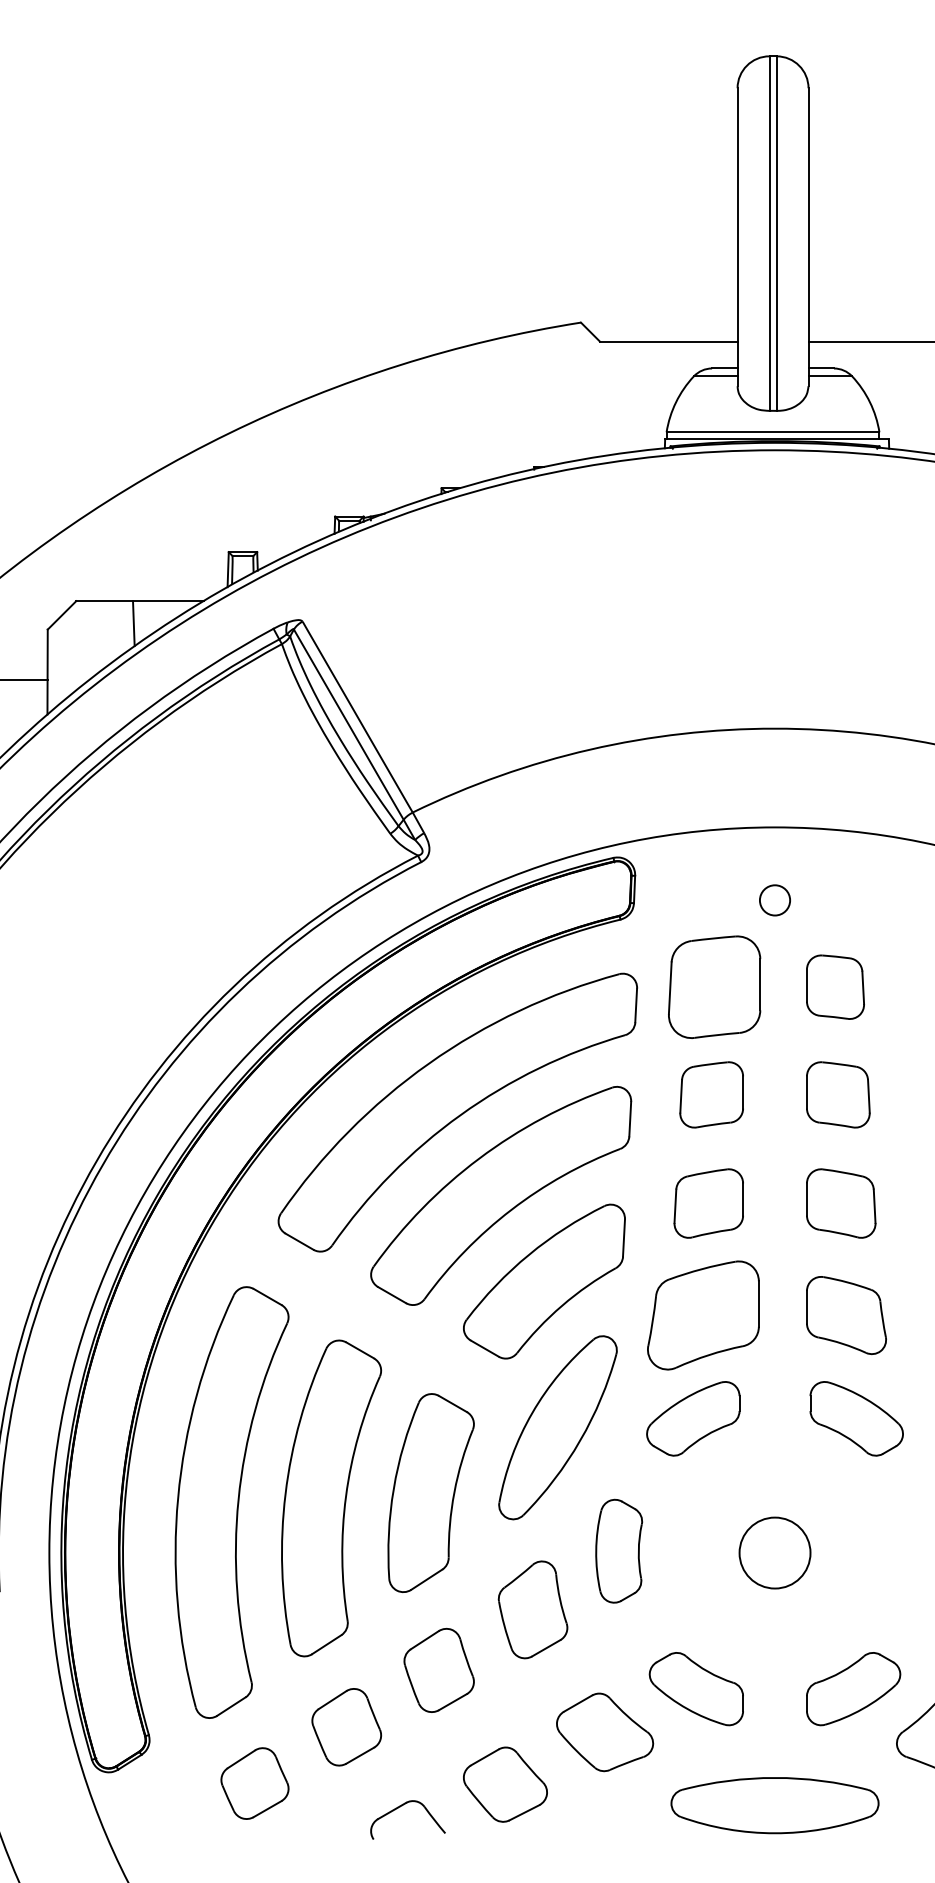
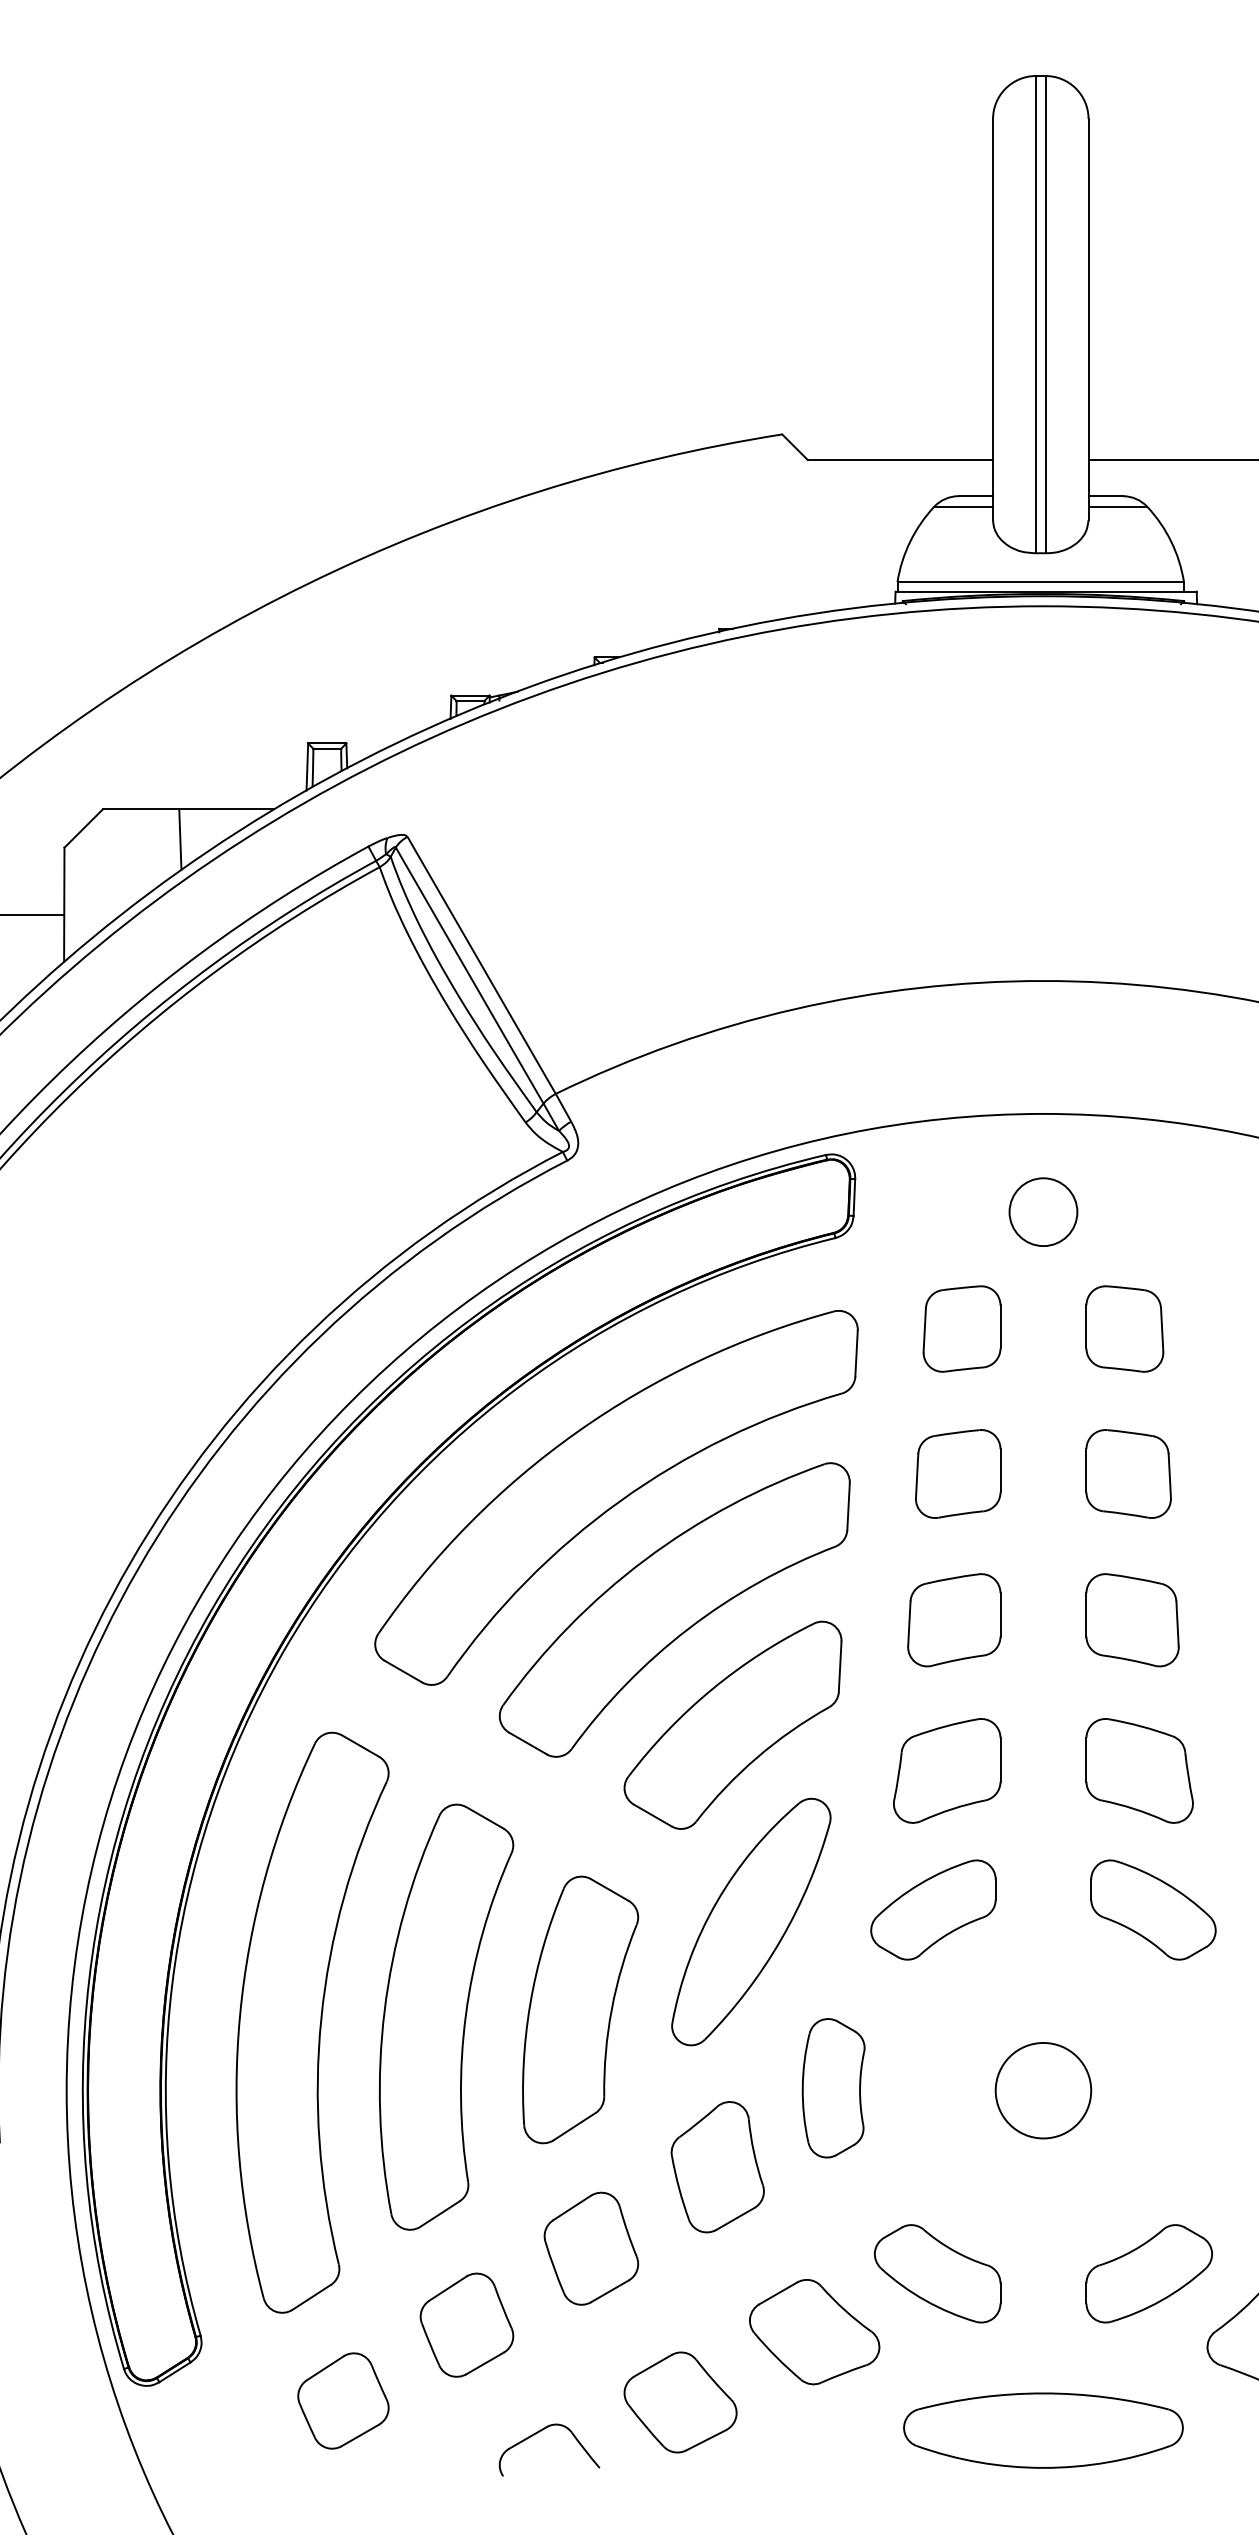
circle: (775, 900) -> (1043, 1212), size x1.67
part: (714, 986) -> (961, 1328), size x0.62
part: (703, 1315) -> (947, 1770), size x0.71

